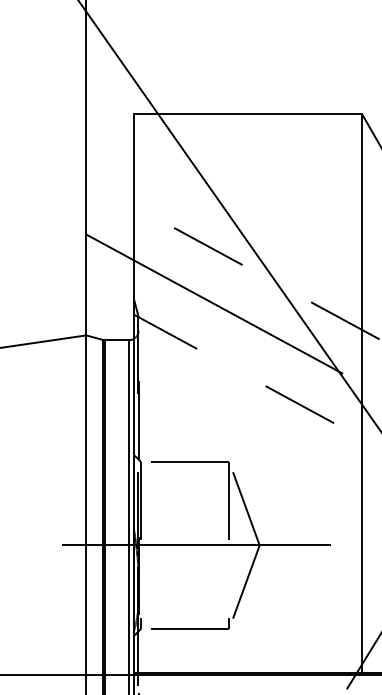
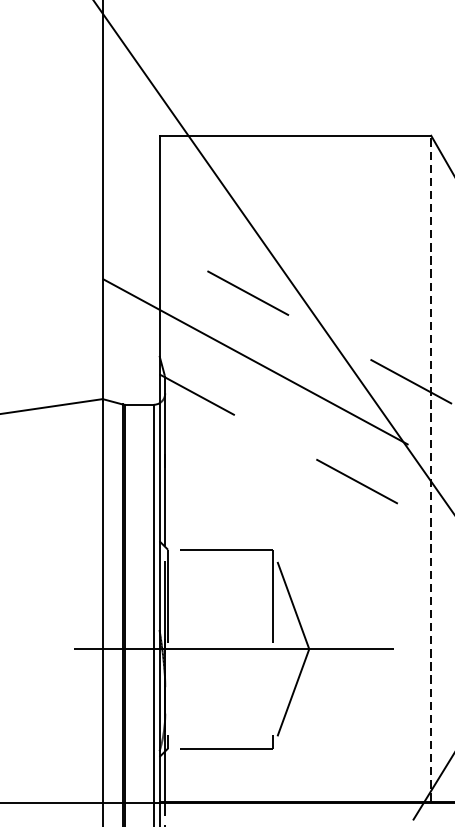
line: (362, 393) -> (431, 468), solid -> dashed

